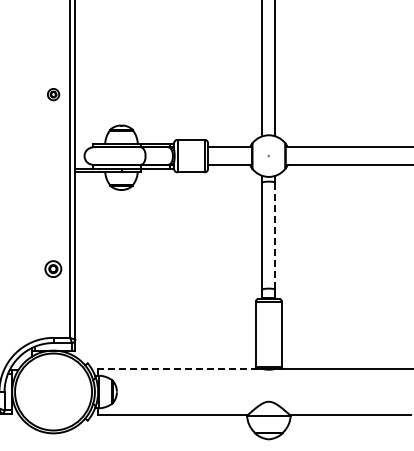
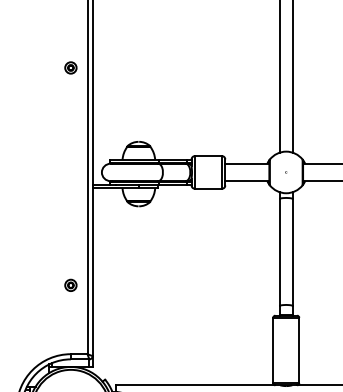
part: (53, 94) -> (70, 67), moved
line: (275, 236) -> (292, 252), dashed -> solid
part: (53, 268) -> (70, 284), size x0.71
line: (178, 368) -> (195, 384), dashed -> solid

